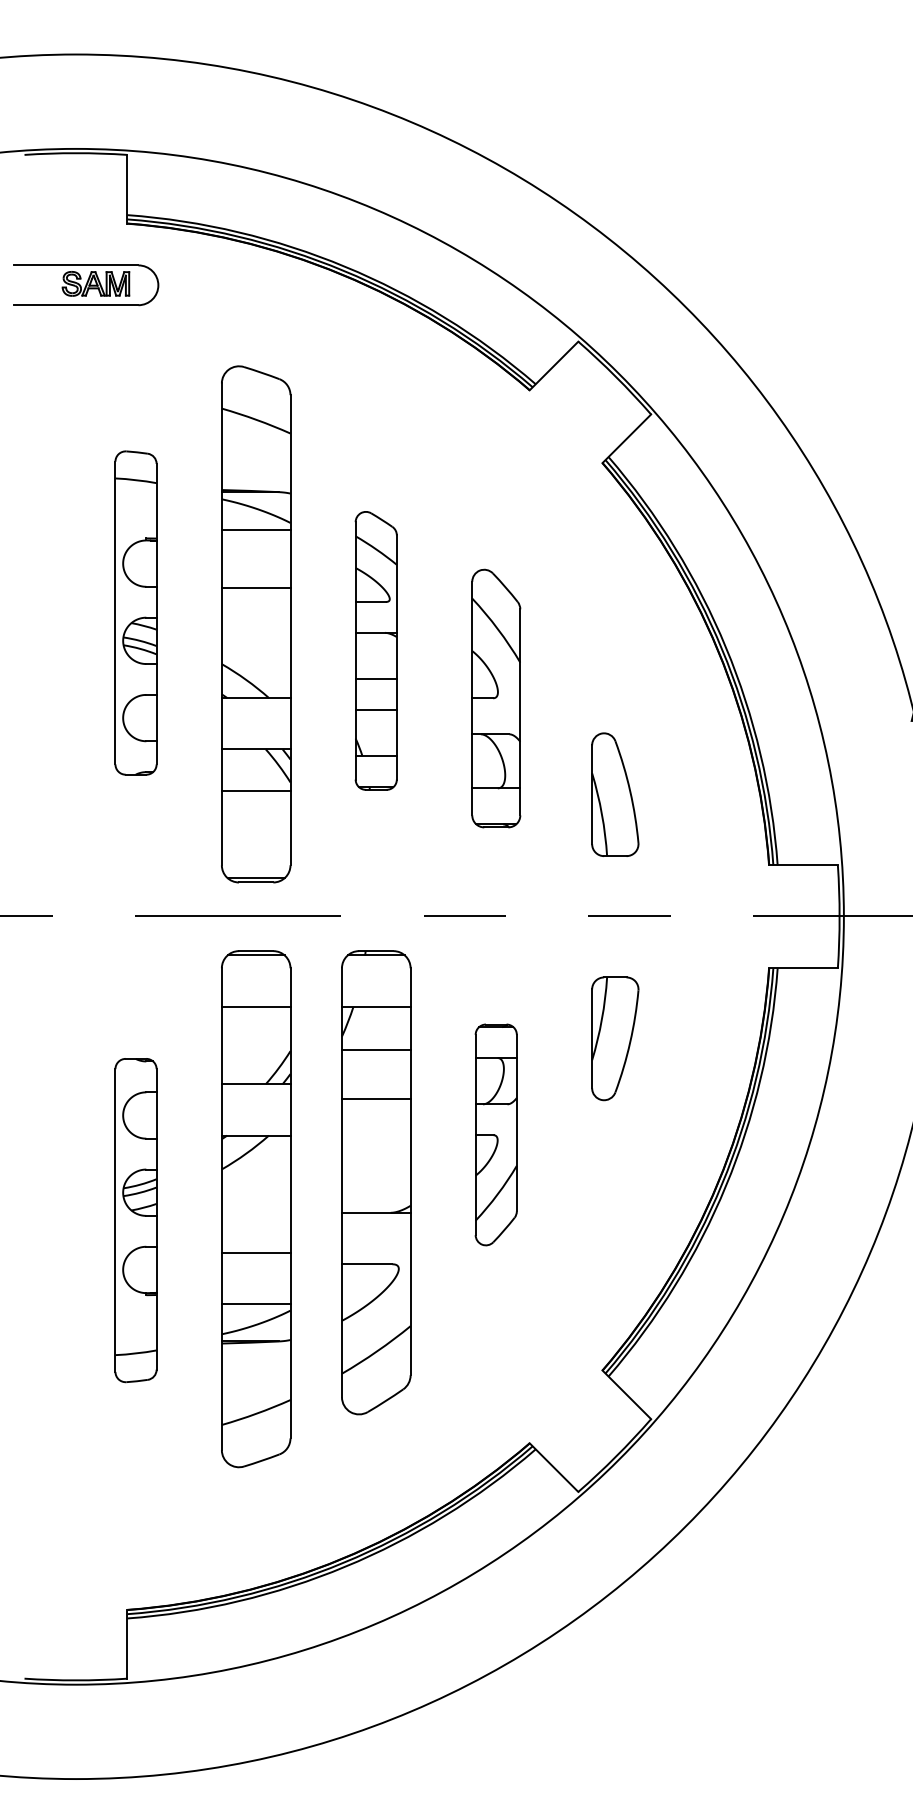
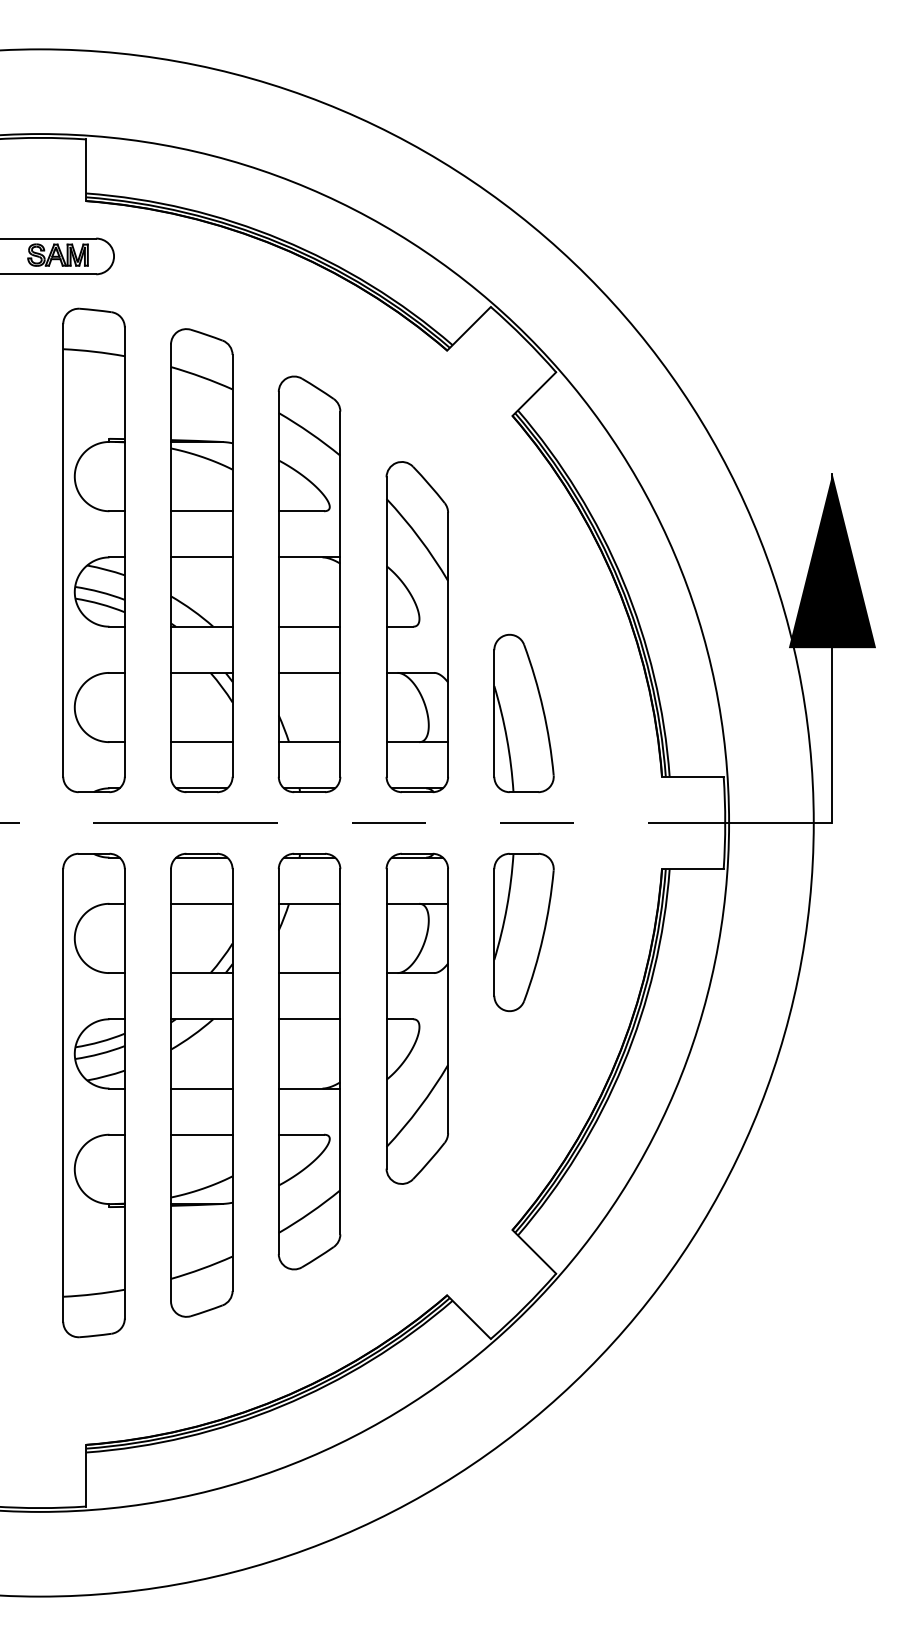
line: (255, 530) -> (201, 511), moved
line: (255, 588) -> (201, 557), moved
part: (135, 613) -> (93, 550), size x1.67
part: (376, 650) -> (309, 584), size x1.67
part: (495, 698) -> (416, 627), size x1.43
line: (255, 791) -> (201, 742), moved
part: (614, 794) -> (523, 713), size x1.43
part: (614, 1038) -> (523, 932), size x1.43
line: (376, 1050) -> (309, 973), moved
line: (376, 1099) -> (309, 1019), moved
part: (495, 1134) -> (416, 1018), size x1.67
part: (135, 1220) -> (93, 1095), size x1.67
line: (255, 1252) -> (201, 1088), moved
line: (255, 1304) -> (201, 1134), moved

